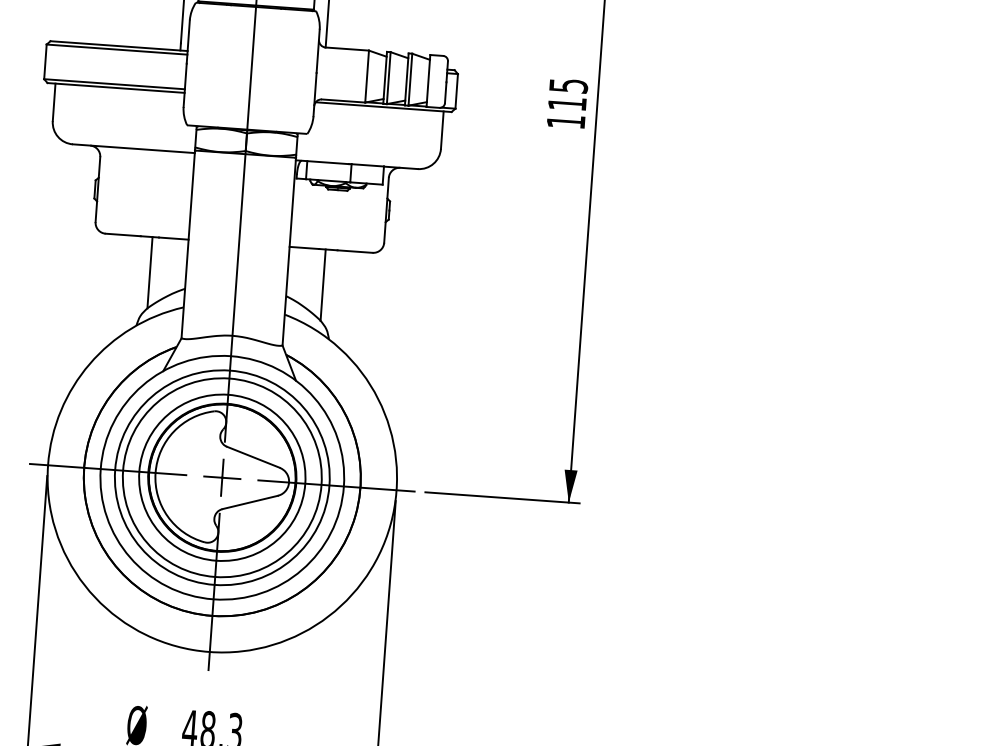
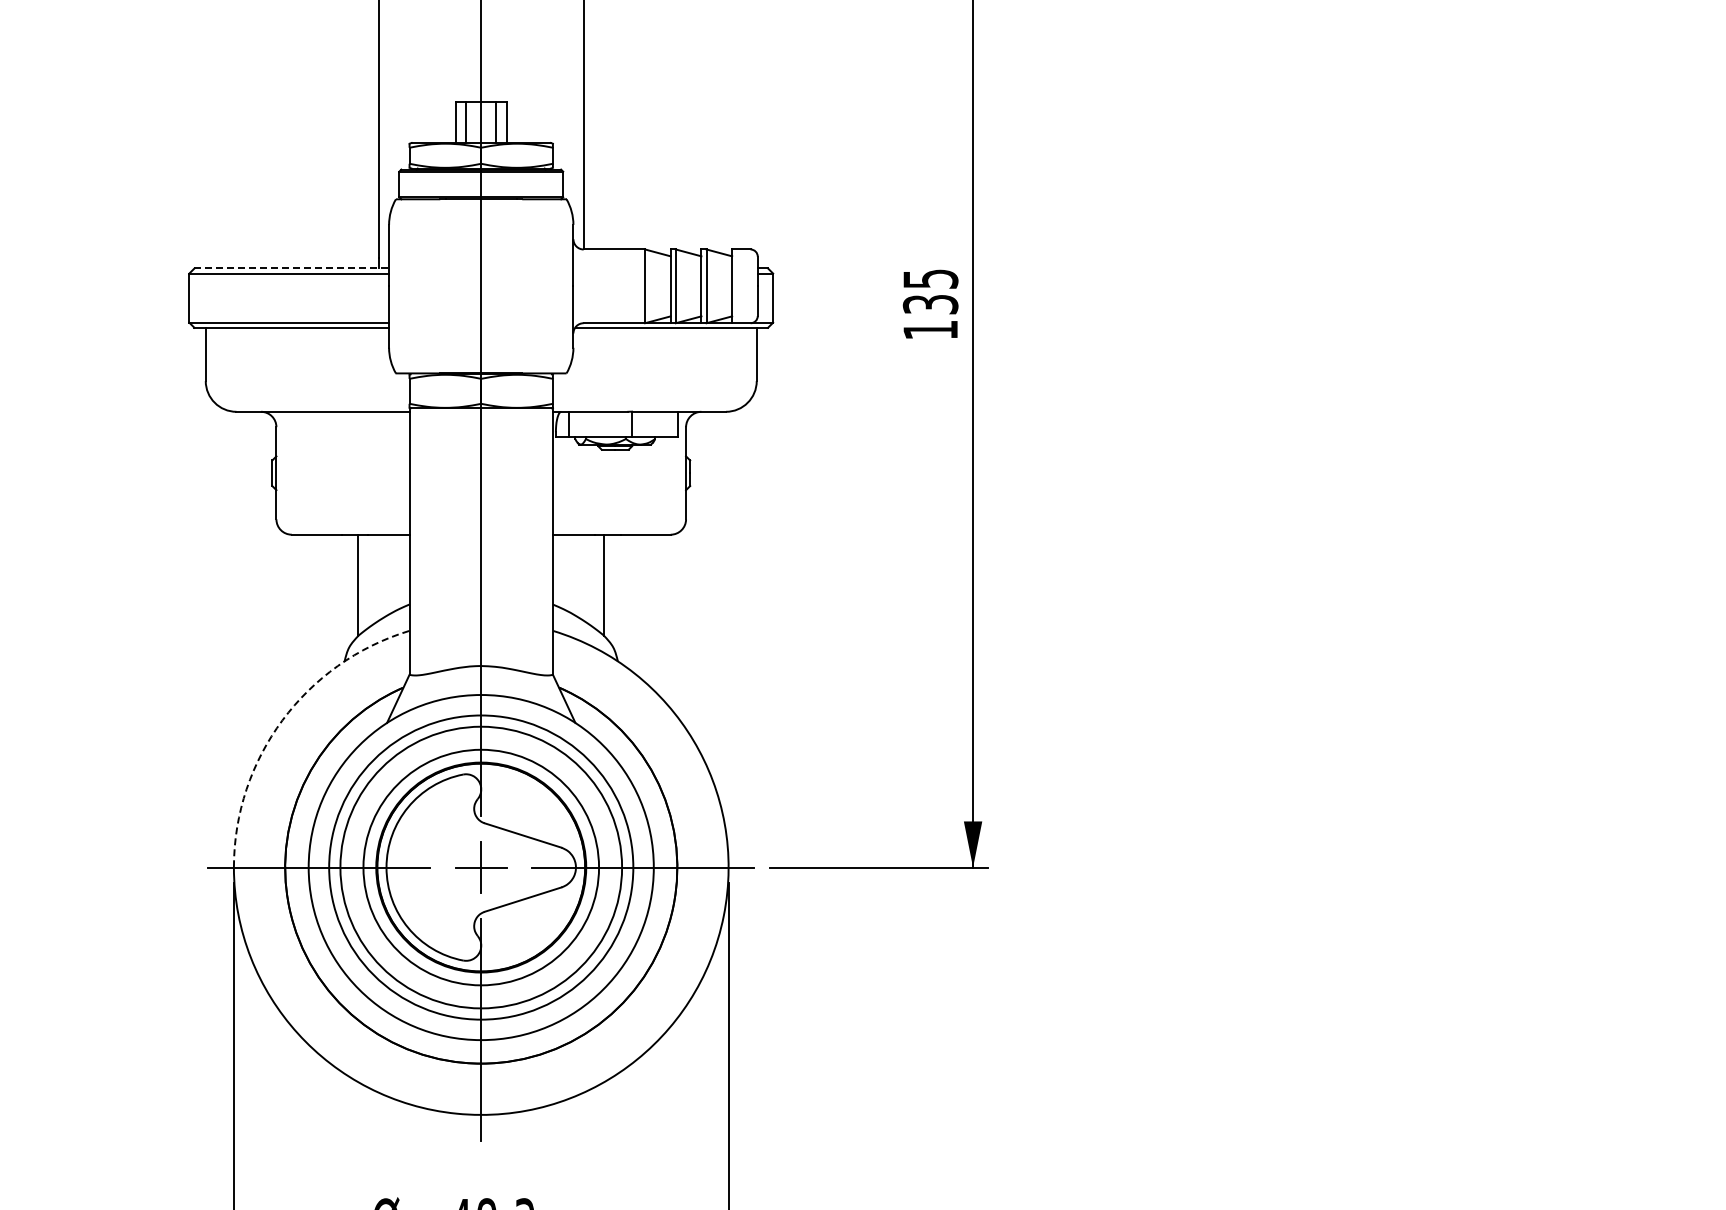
line: (119, 46) -> (292, 268), solid -> dashed
text: (567, 103) -> (930, 304), 115 -> 135
arc: (89, 364) -> (282, 720), solid -> dashed

